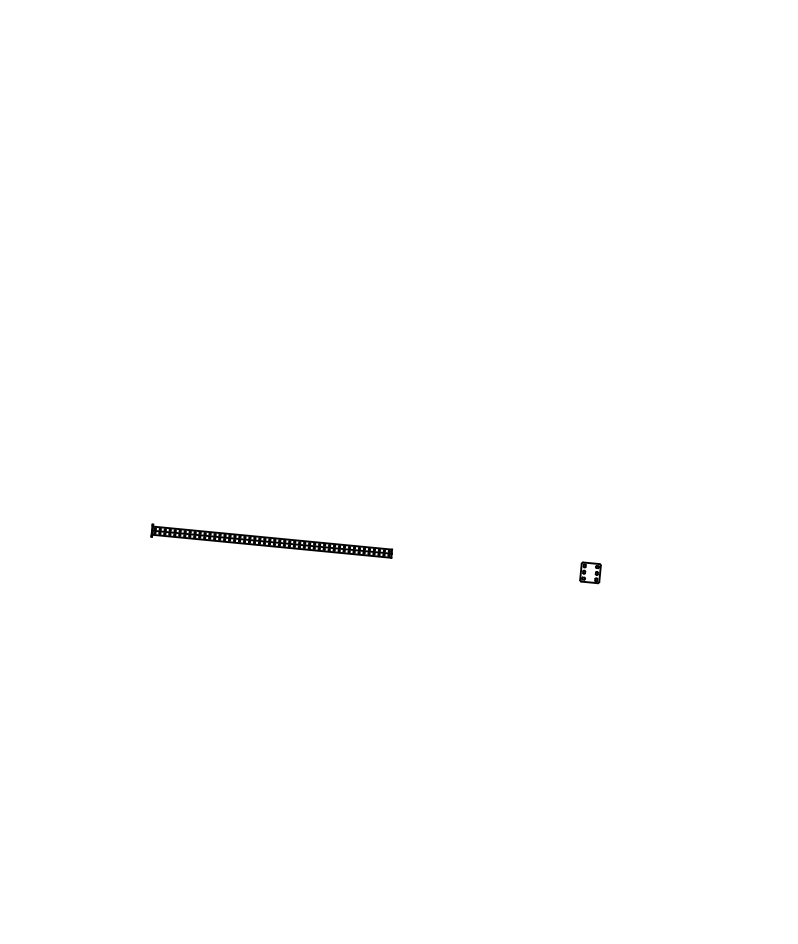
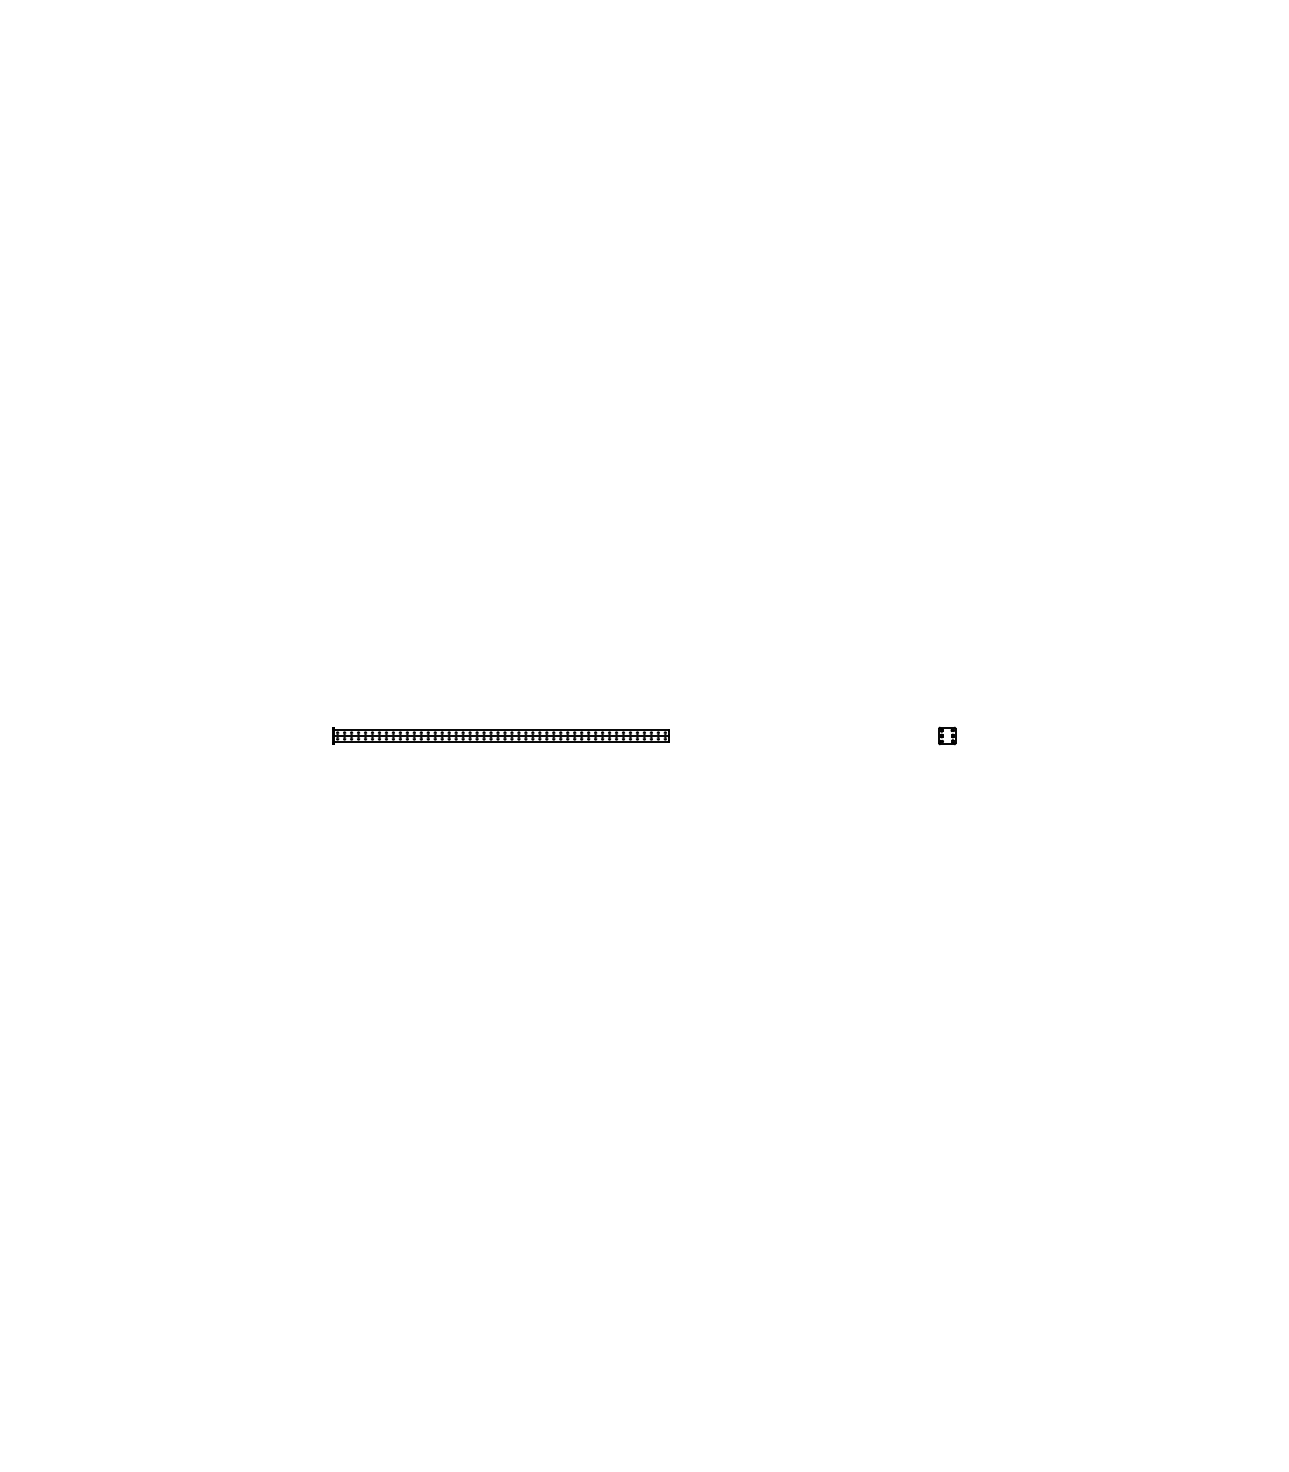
part: (590, 572) -> (947, 735), size x0.62

